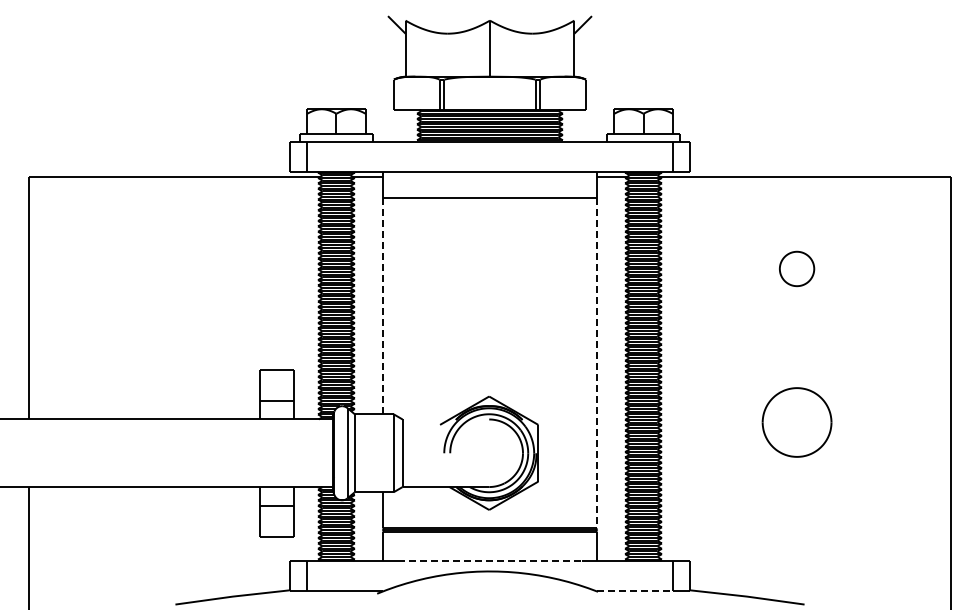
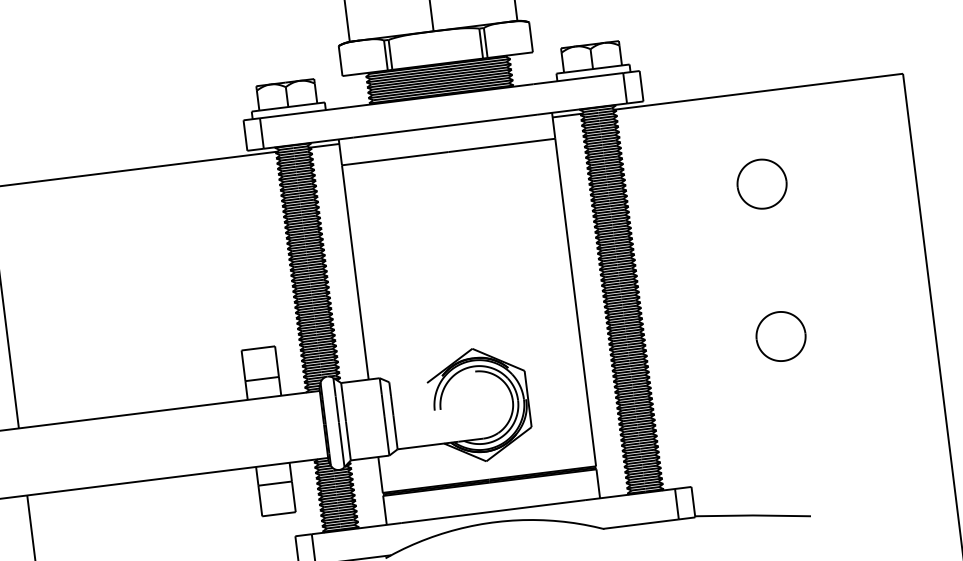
part: (796, 268) -> (761, 183), size x1.43
line: (382, 306) -> (355, 272), dashed -> solid
line: (597, 363) -> (575, 302), dashed -> solid
part: (796, 422) -> (780, 336), size x0.71
line: (490, 560) -> (493, 511), dashed -> solid
line: (635, 591) -> (641, 524), dashed -> solid

